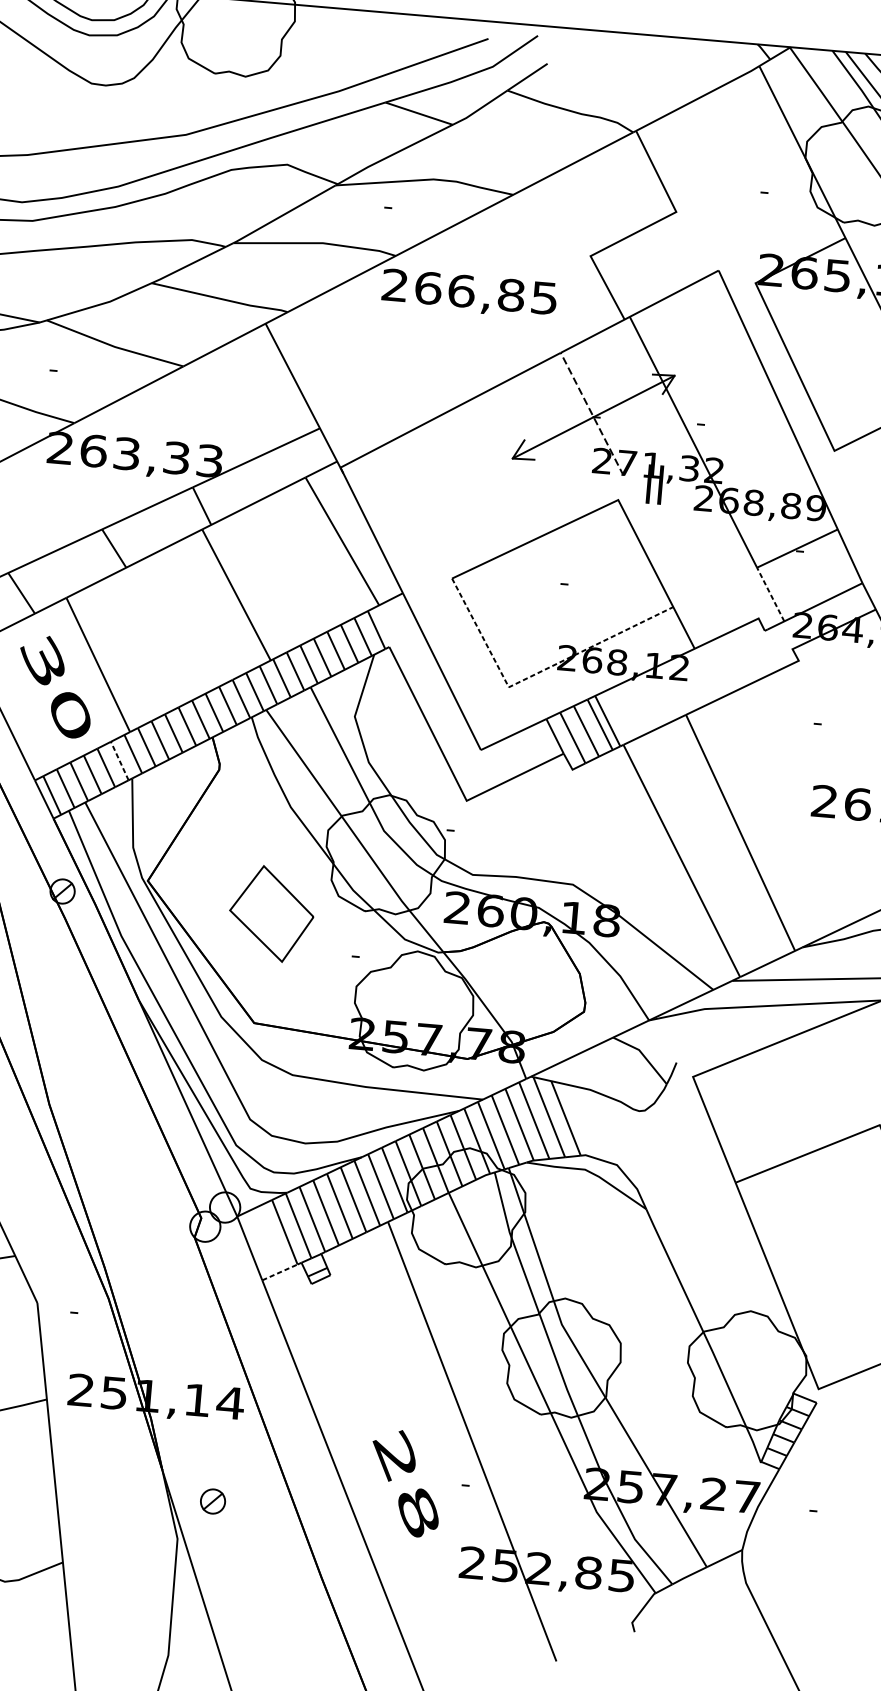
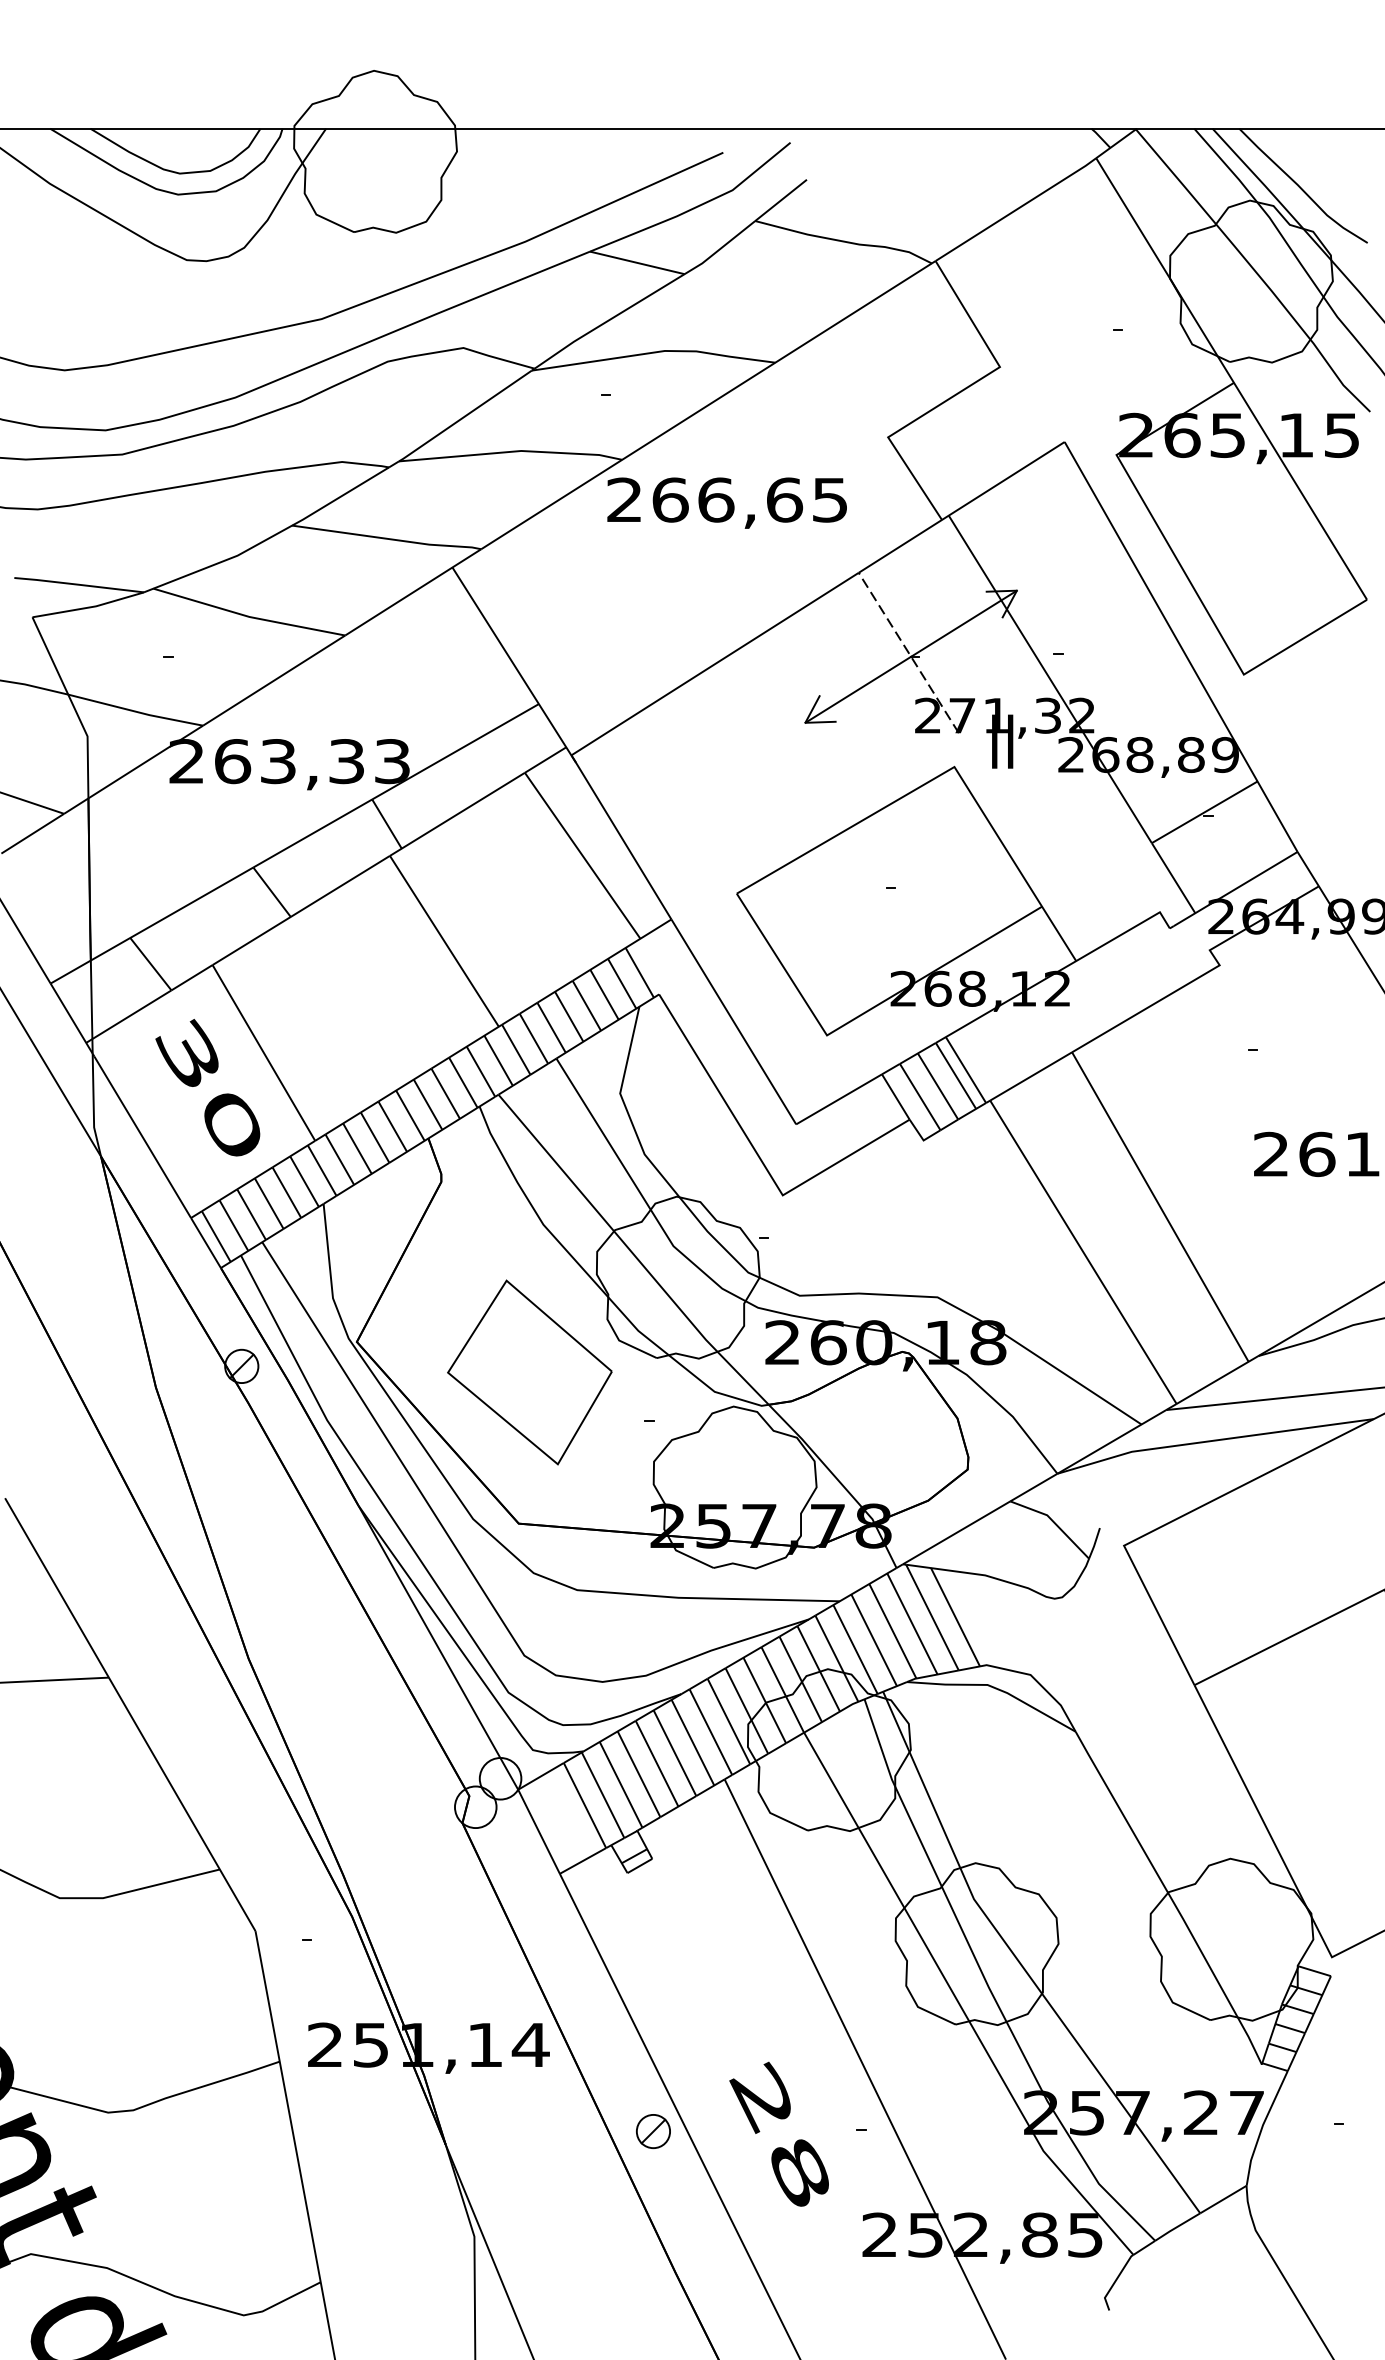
text: (511, 294) -> (784, 499), 266,85 -> 266,65
line: (770, 594) -> (1173, 877), dashed -> solid
line: (535, 674) -> (862, 1014), dashed -> solid
line: (119, 760) -> (304, 1181), dashed -> solid
part: (271, 913) -> (529, 1372), size x1.43
line: (280, 1272) -> (583, 1860), dashed -> solid
part: (213, 1501) -> (653, 2131), moved

